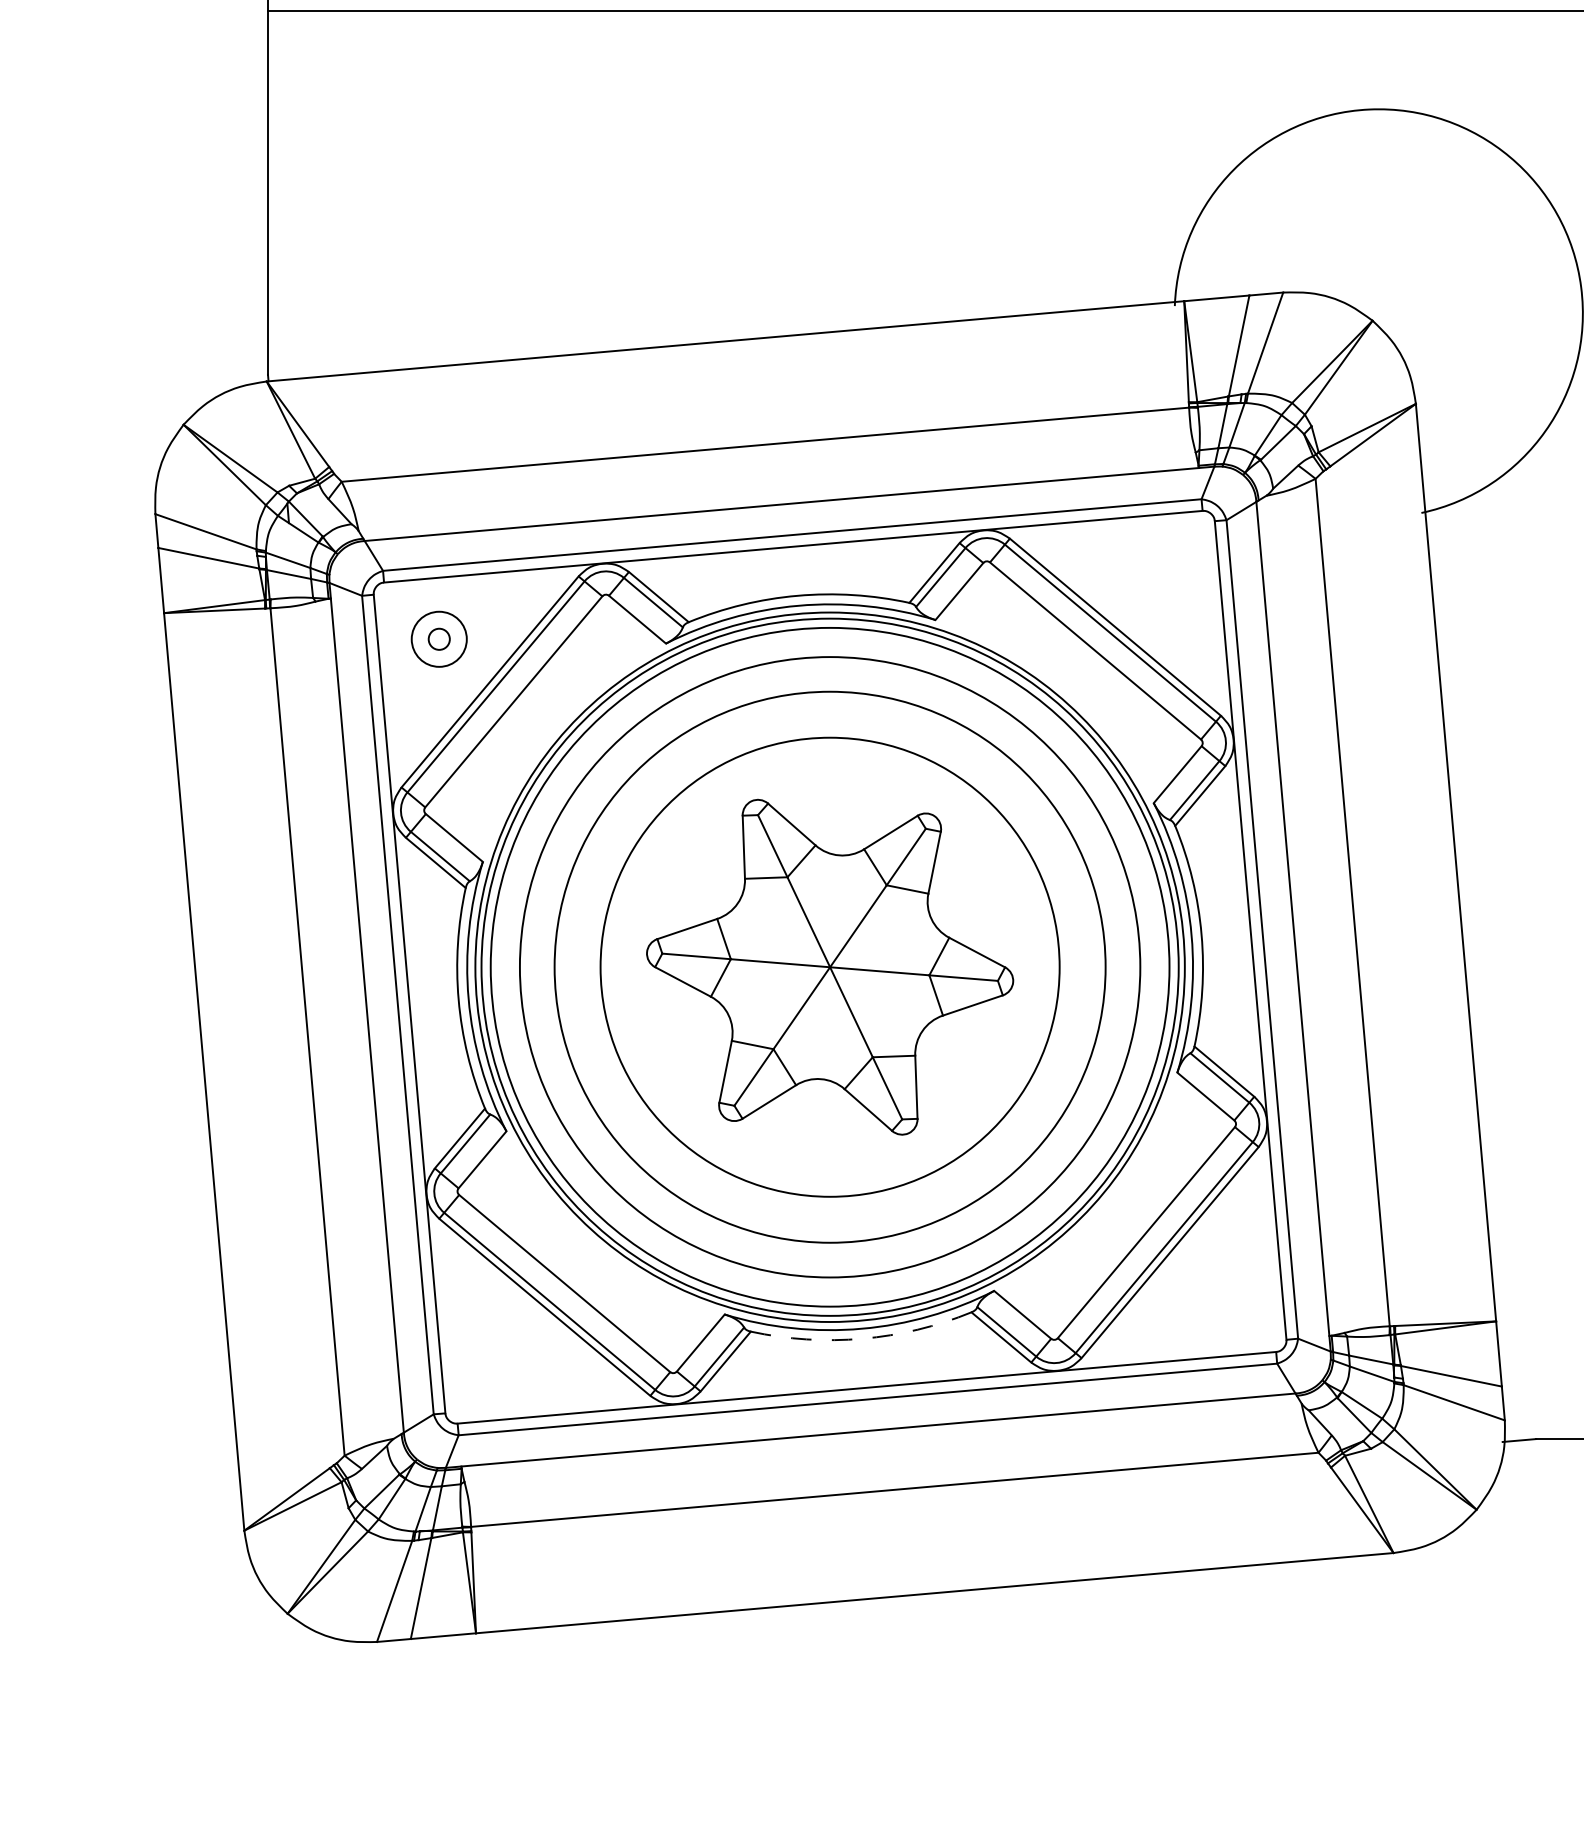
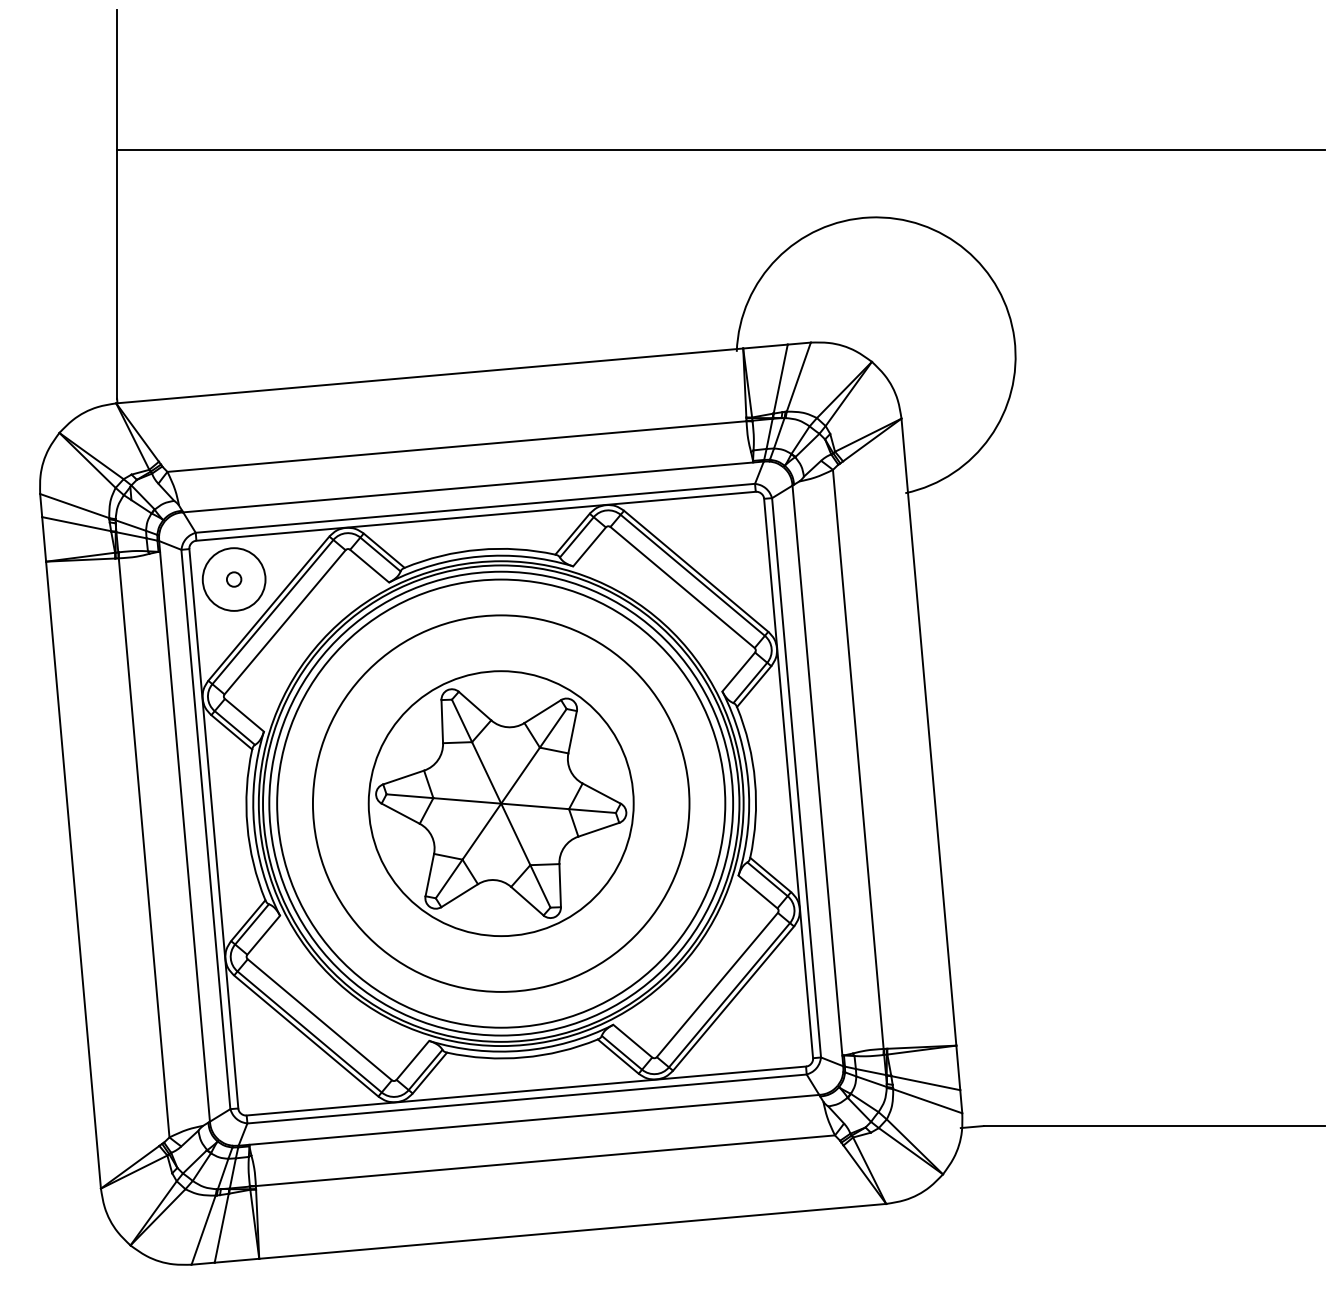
circle: (438, 639) -> (233, 579), size x1.67
circle: (829, 967) -> (500, 803), size x0.62
circle: (830, 967) -> (501, 803), size x1.43
arc: (862, 1338) -> (523, 1057), dashed -> solid

